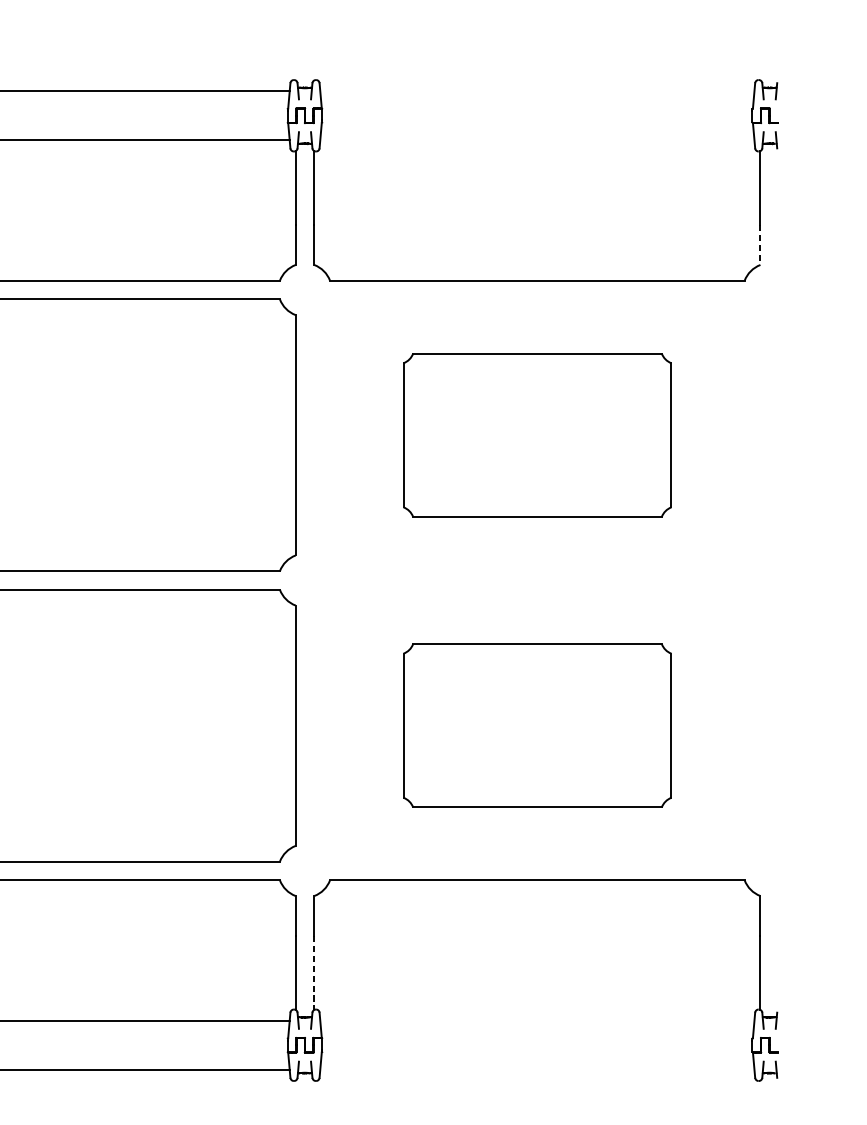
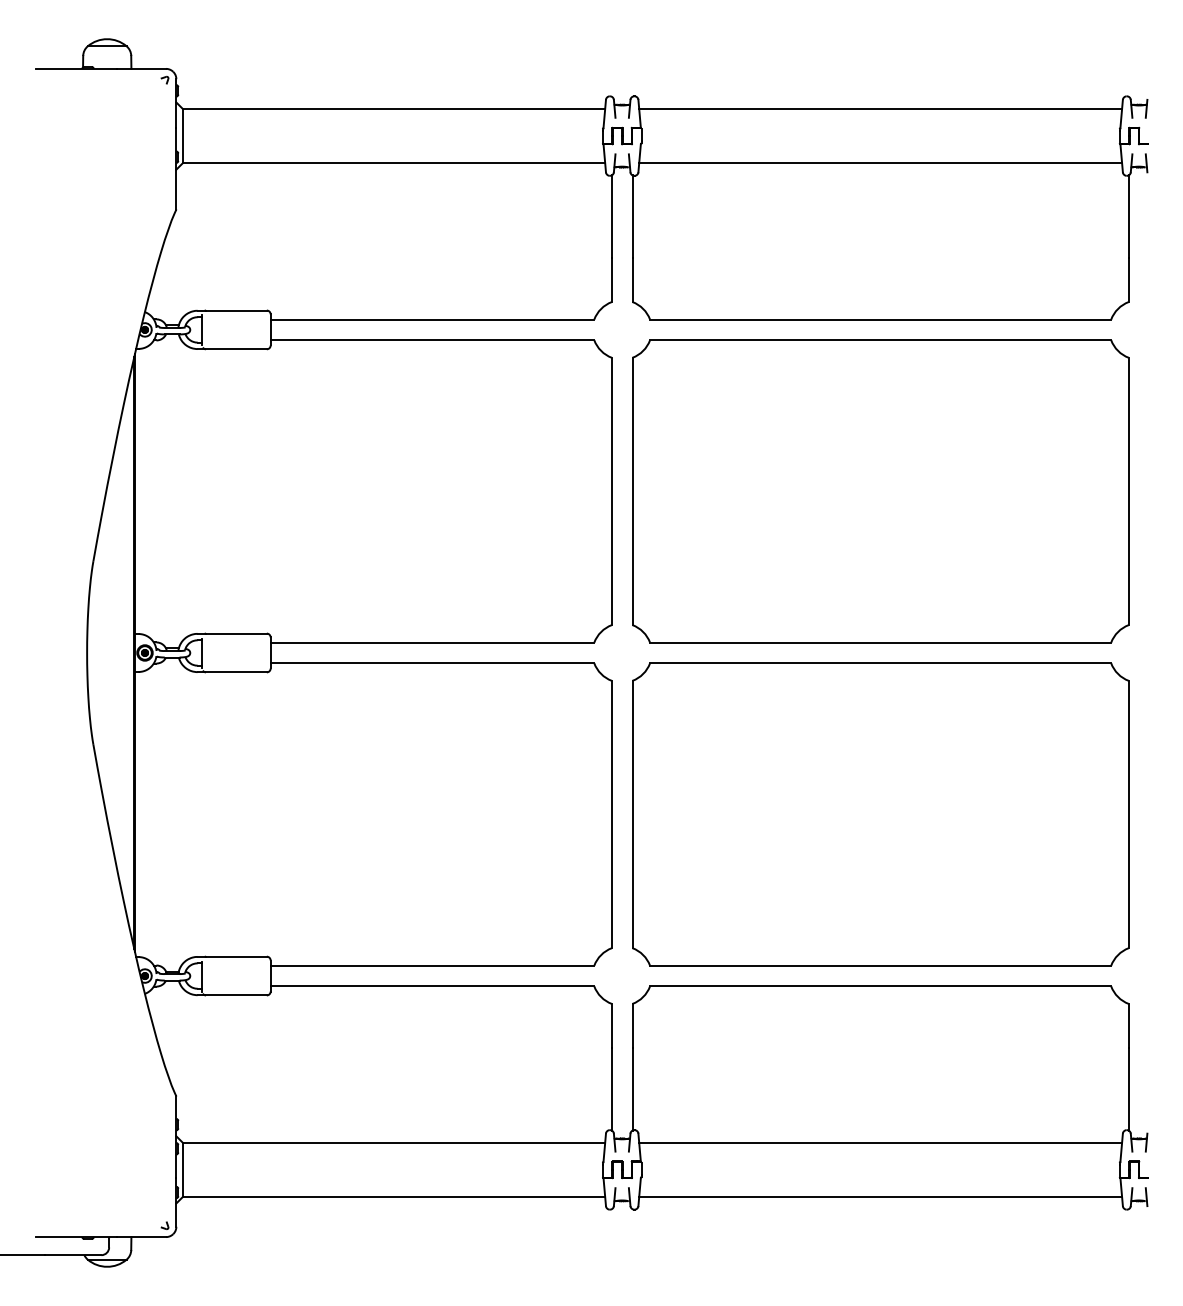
line: (537, 90) -> (880, 108), added
line: (537, 140) -> (880, 163), added
line: (760, 245) -> (1128, 280), dashed -> solid
part: (537, 435) -> (880, 491), size x1.67
part: (537, 725) -> (880, 814), size x1.67
line: (314, 973) -> (632, 1090), dashed -> solid
line: (537, 1020) -> (880, 1142), added
line: (537, 1070) -> (880, 1197), added

